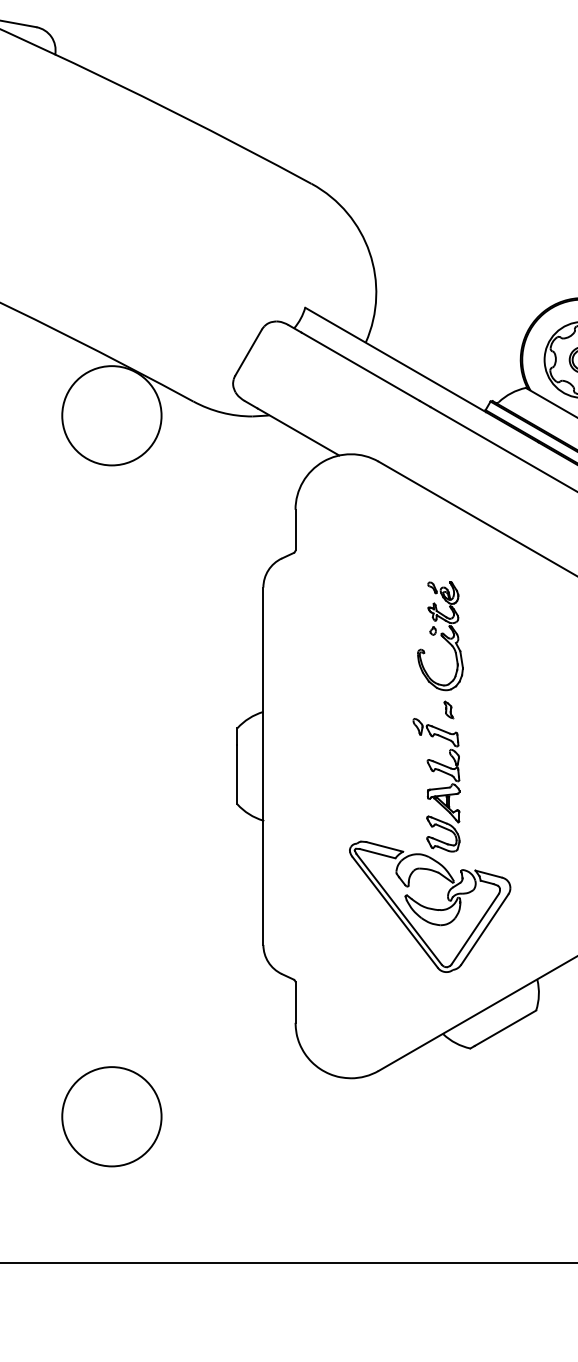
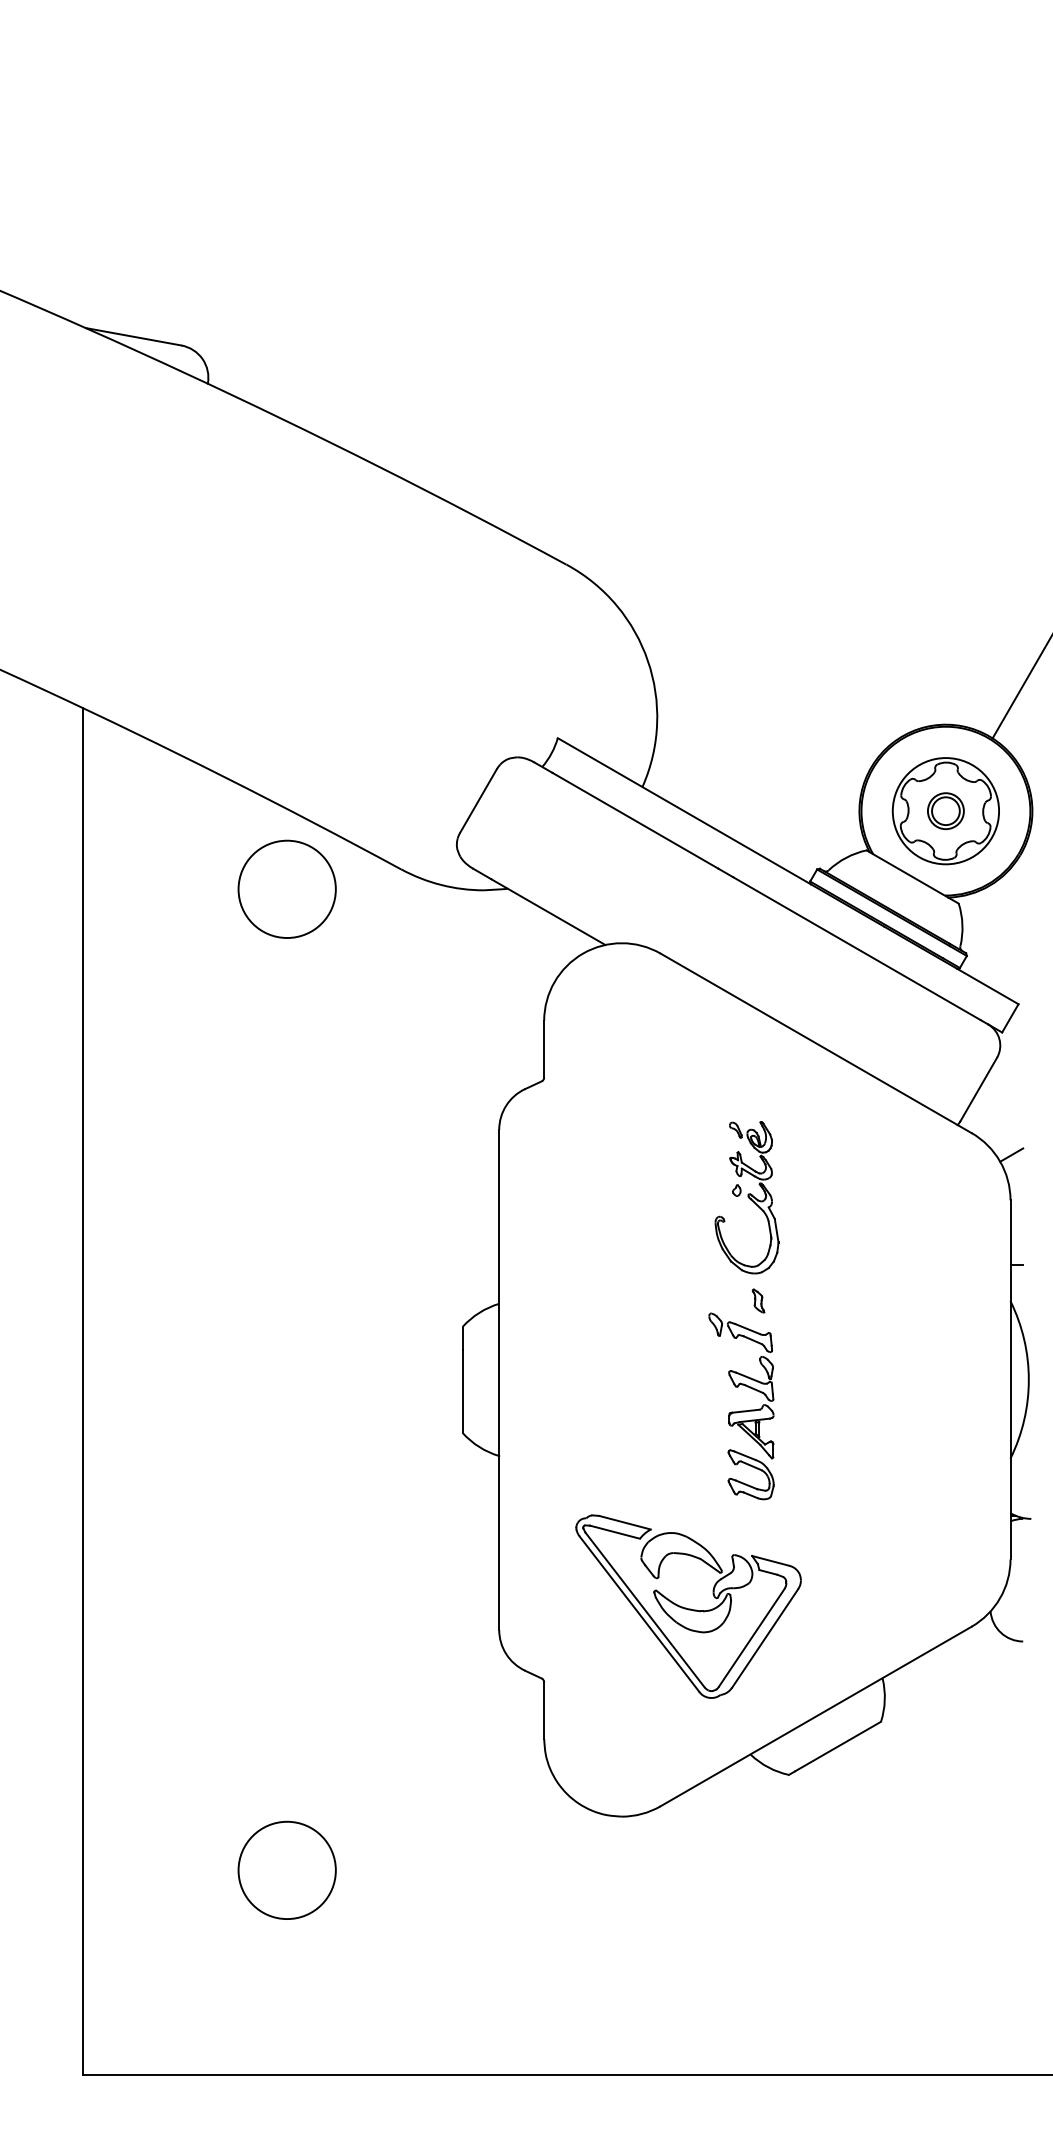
circle: (111, 415) -> (286, 888), size x0.7
part: (430, 906) -> (688, 1606), moved
circle: (111, 1116) -> (286, 1869), size x0.7

